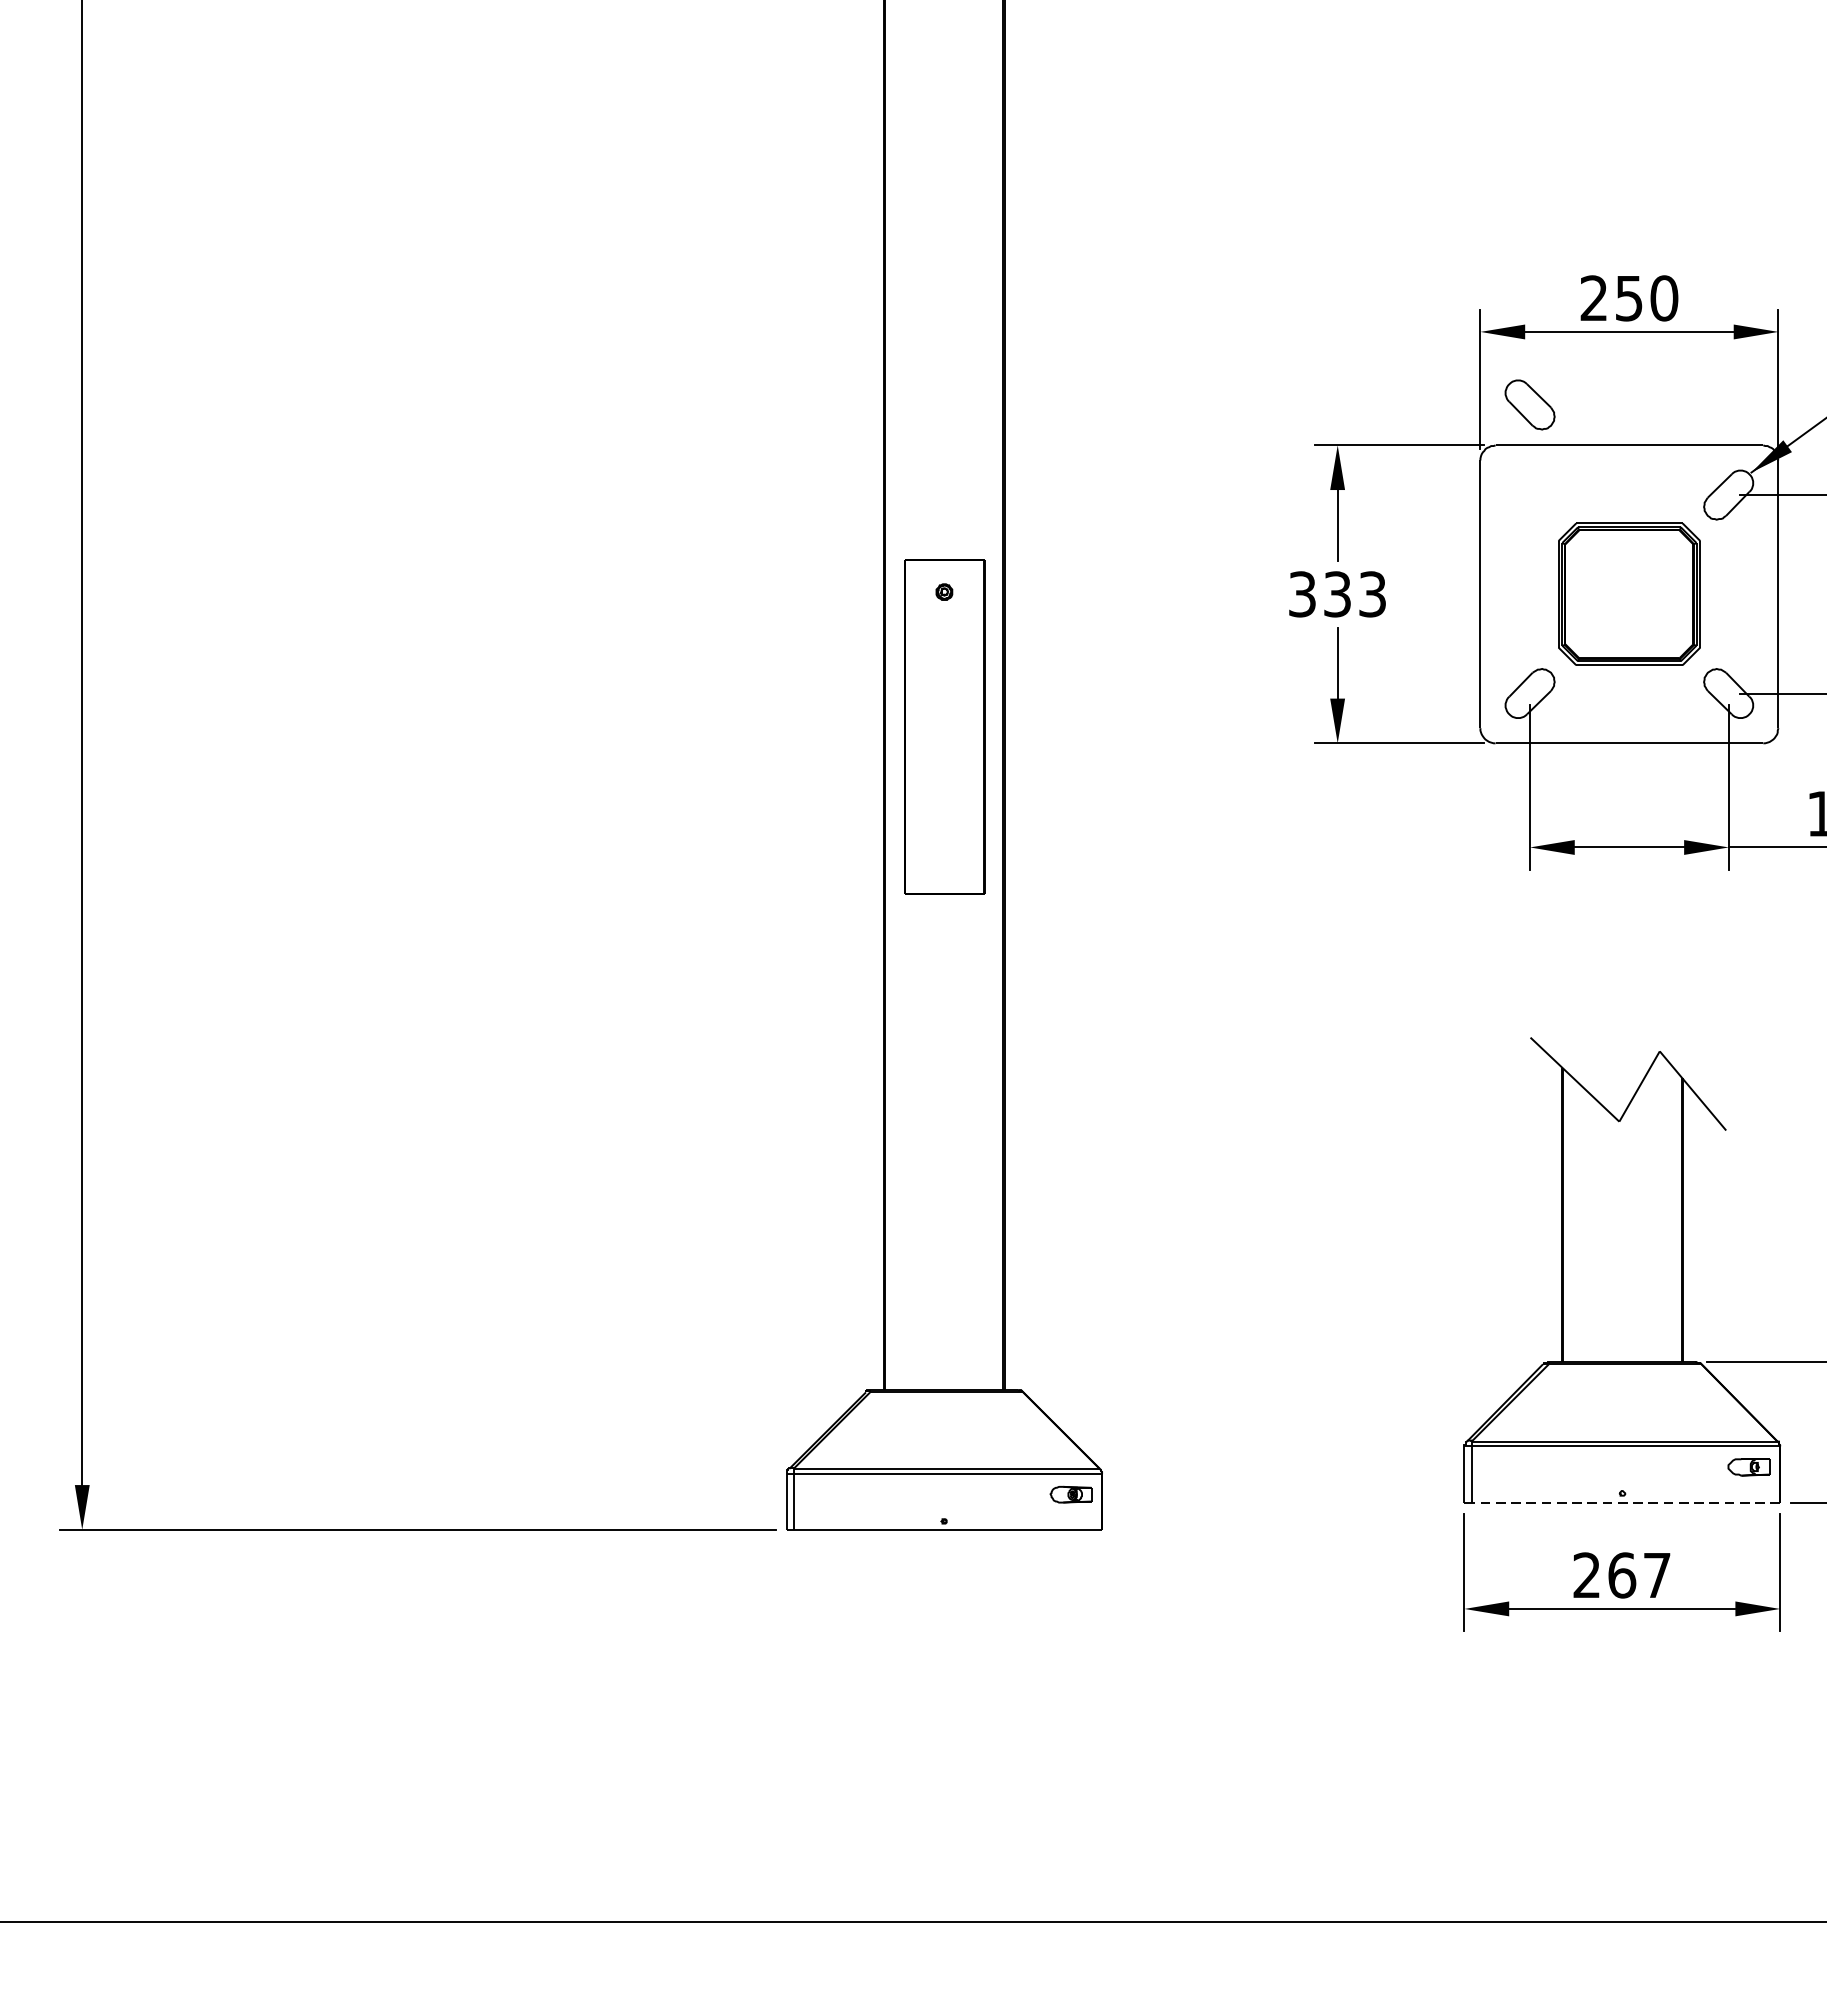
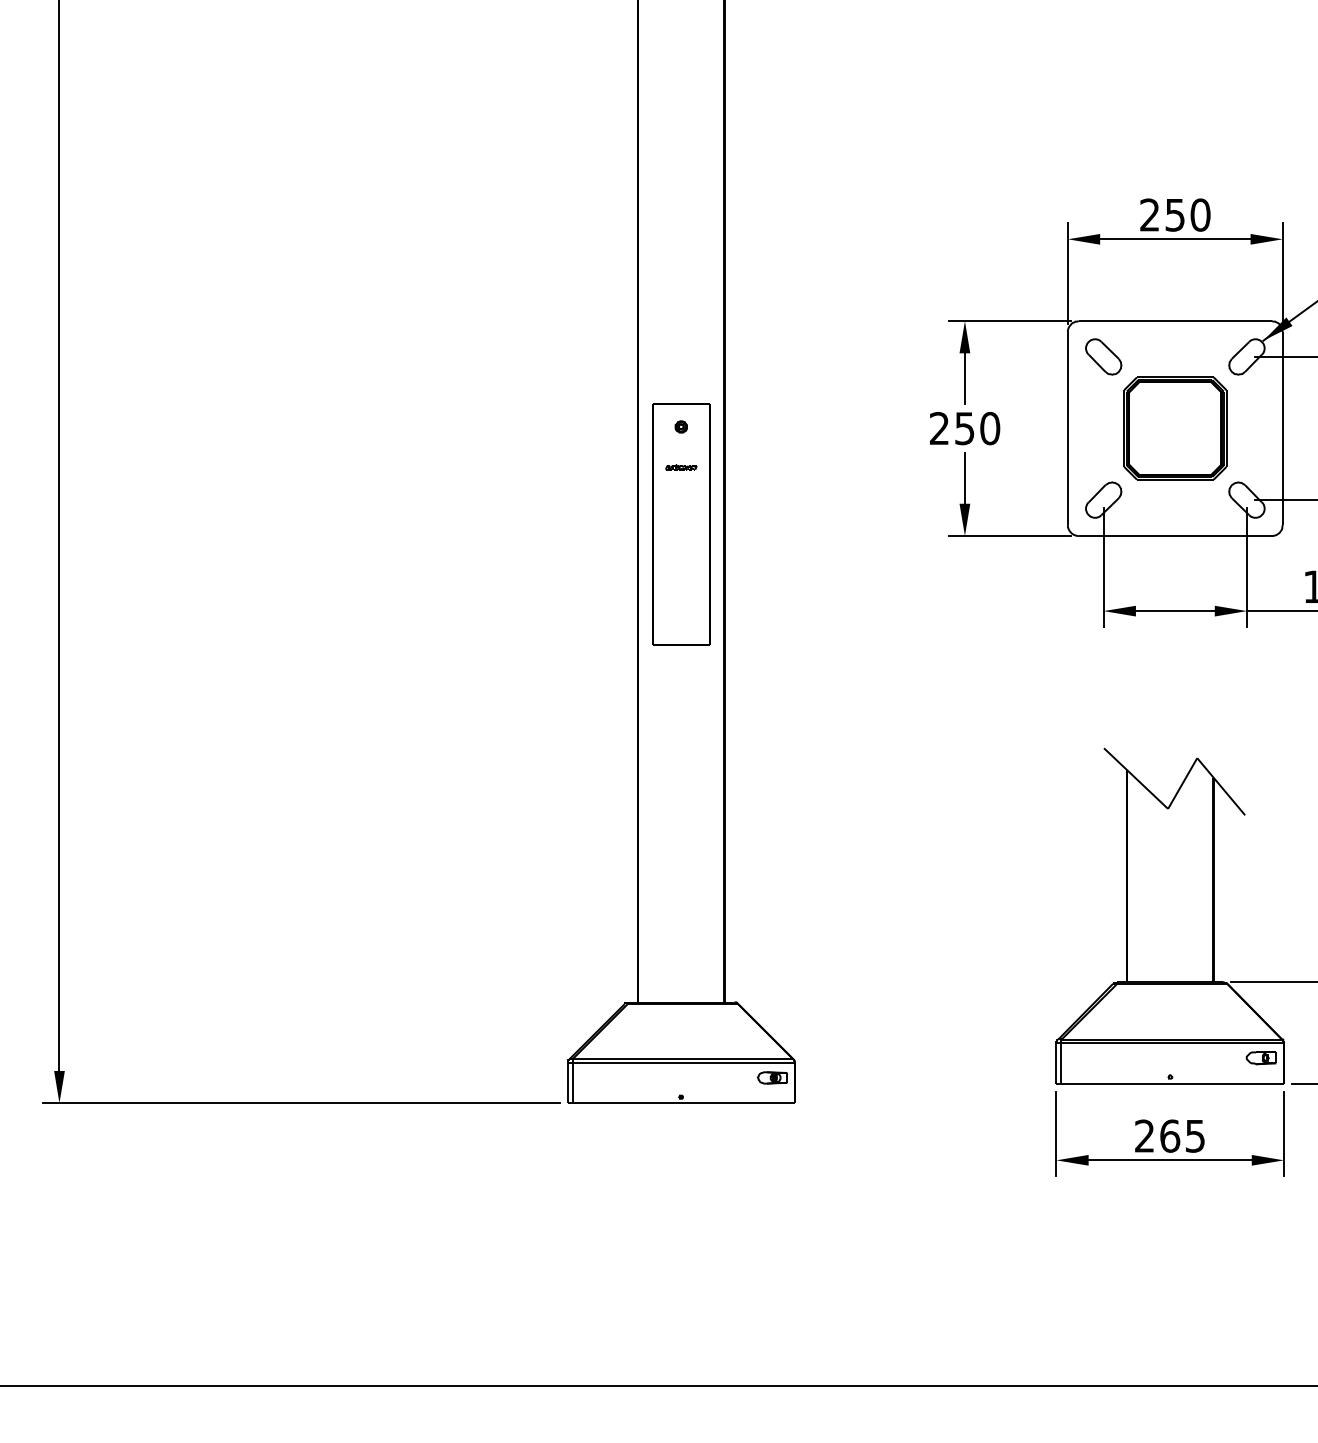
part: (1529, 404) -> (1103, 356), moved
text: (1337, 594) -> (964, 428), 333 -> 250
part: (944, 648) -> (681, 467), added
line: (1625, 1502) -> (1172, 1083), dashed -> solid
text: (1655, 1575) -> (1194, 1136), 267 -> 265

